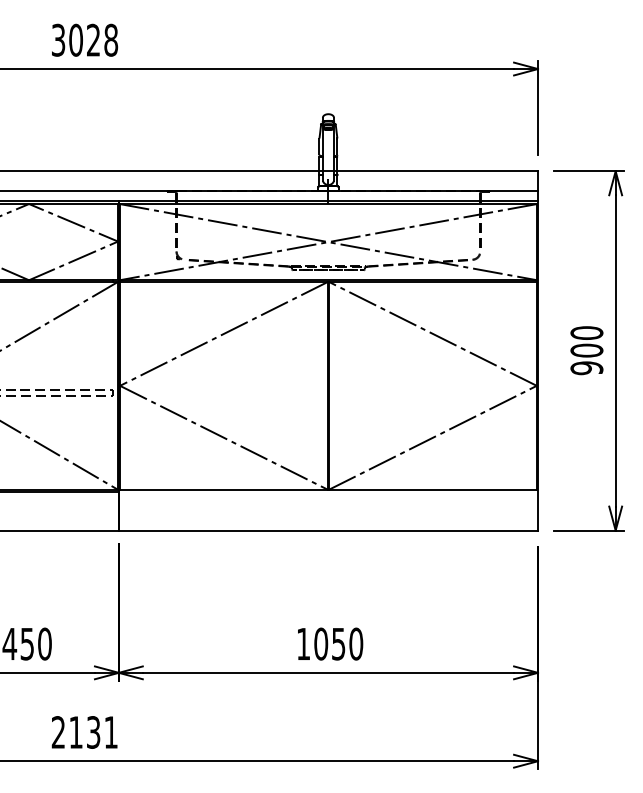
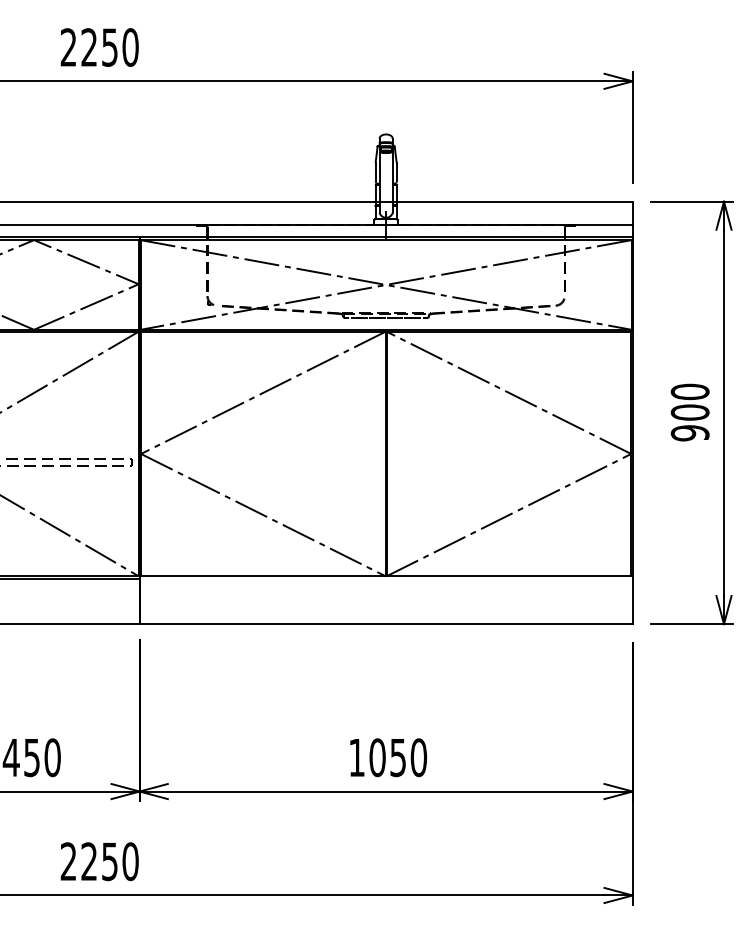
text: (84, 39) -> (99, 46), 3028 -> 2250
text: (93, 732) -> (109, 861), 2131 -> 2250

